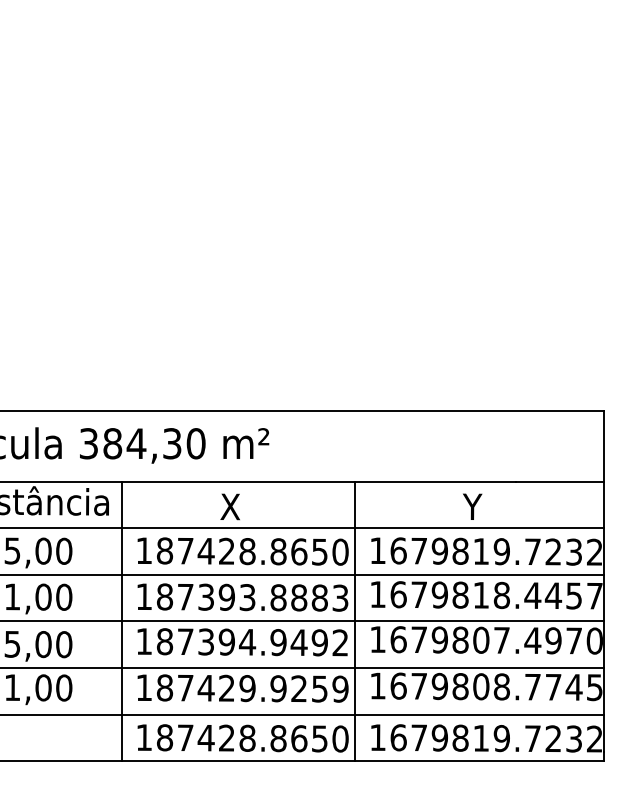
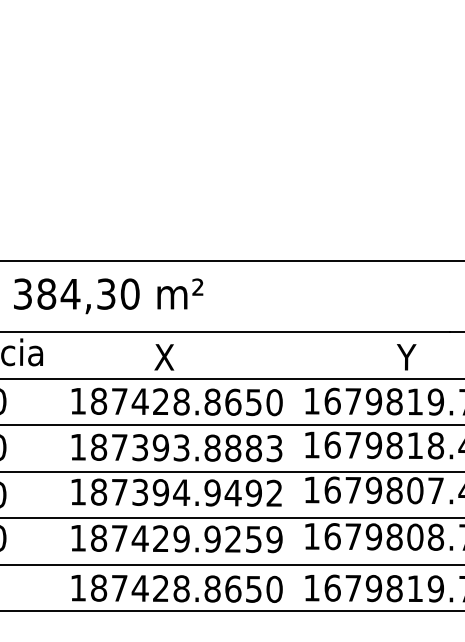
line: (121, 621) -> (55, 471), removed
line: (355, 621) -> (289, 471), removed

